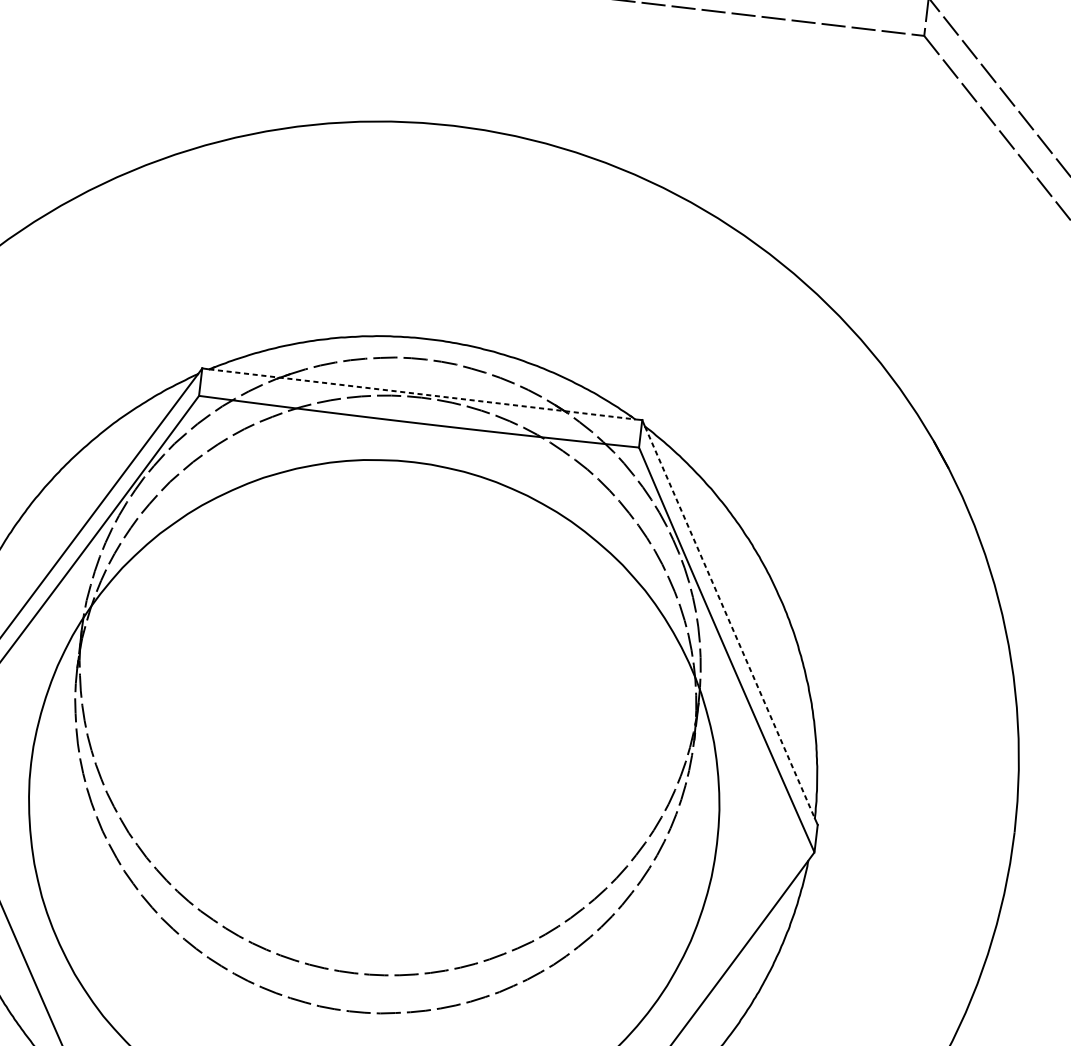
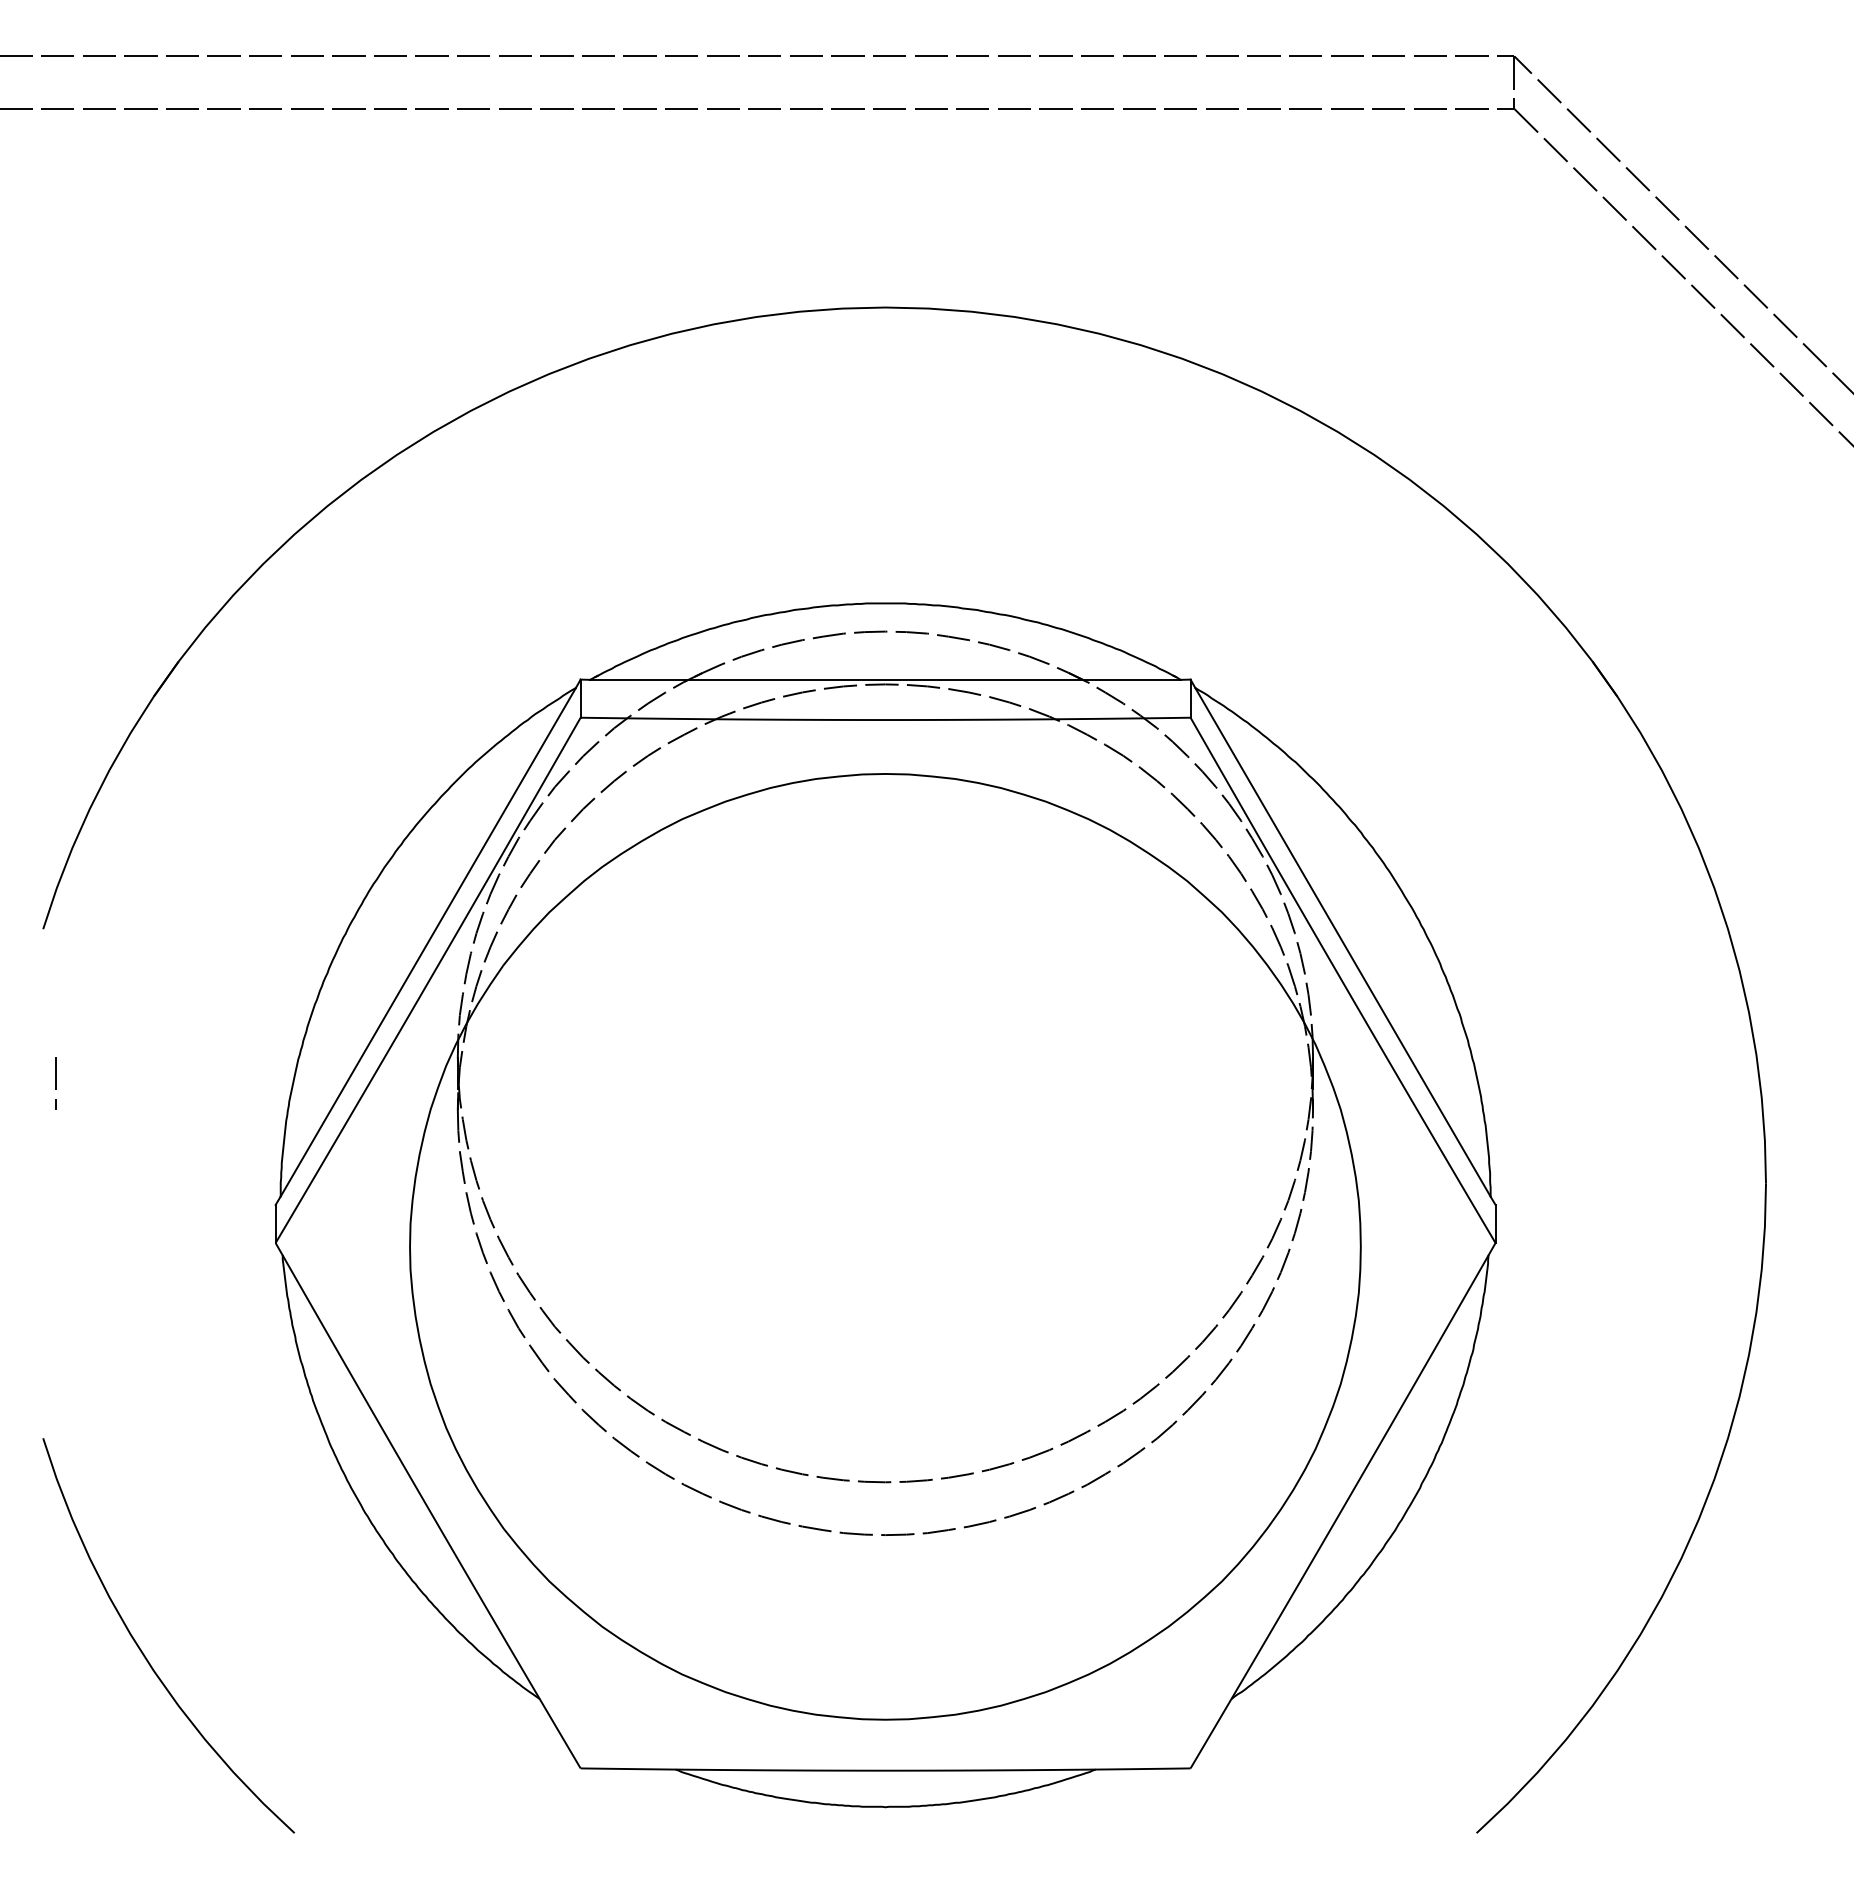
line: (422, 394) -> (886, 679), dashed -> solid
line: (730, 622) -> (1343, 942), dashed -> solid

